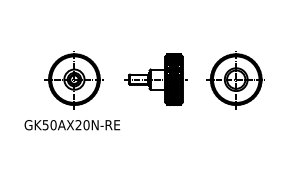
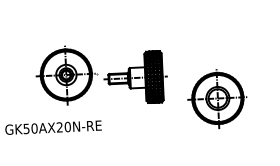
part: (73, 80) -> (65, 75), moved
part: (235, 80) -> (217, 99), moved

